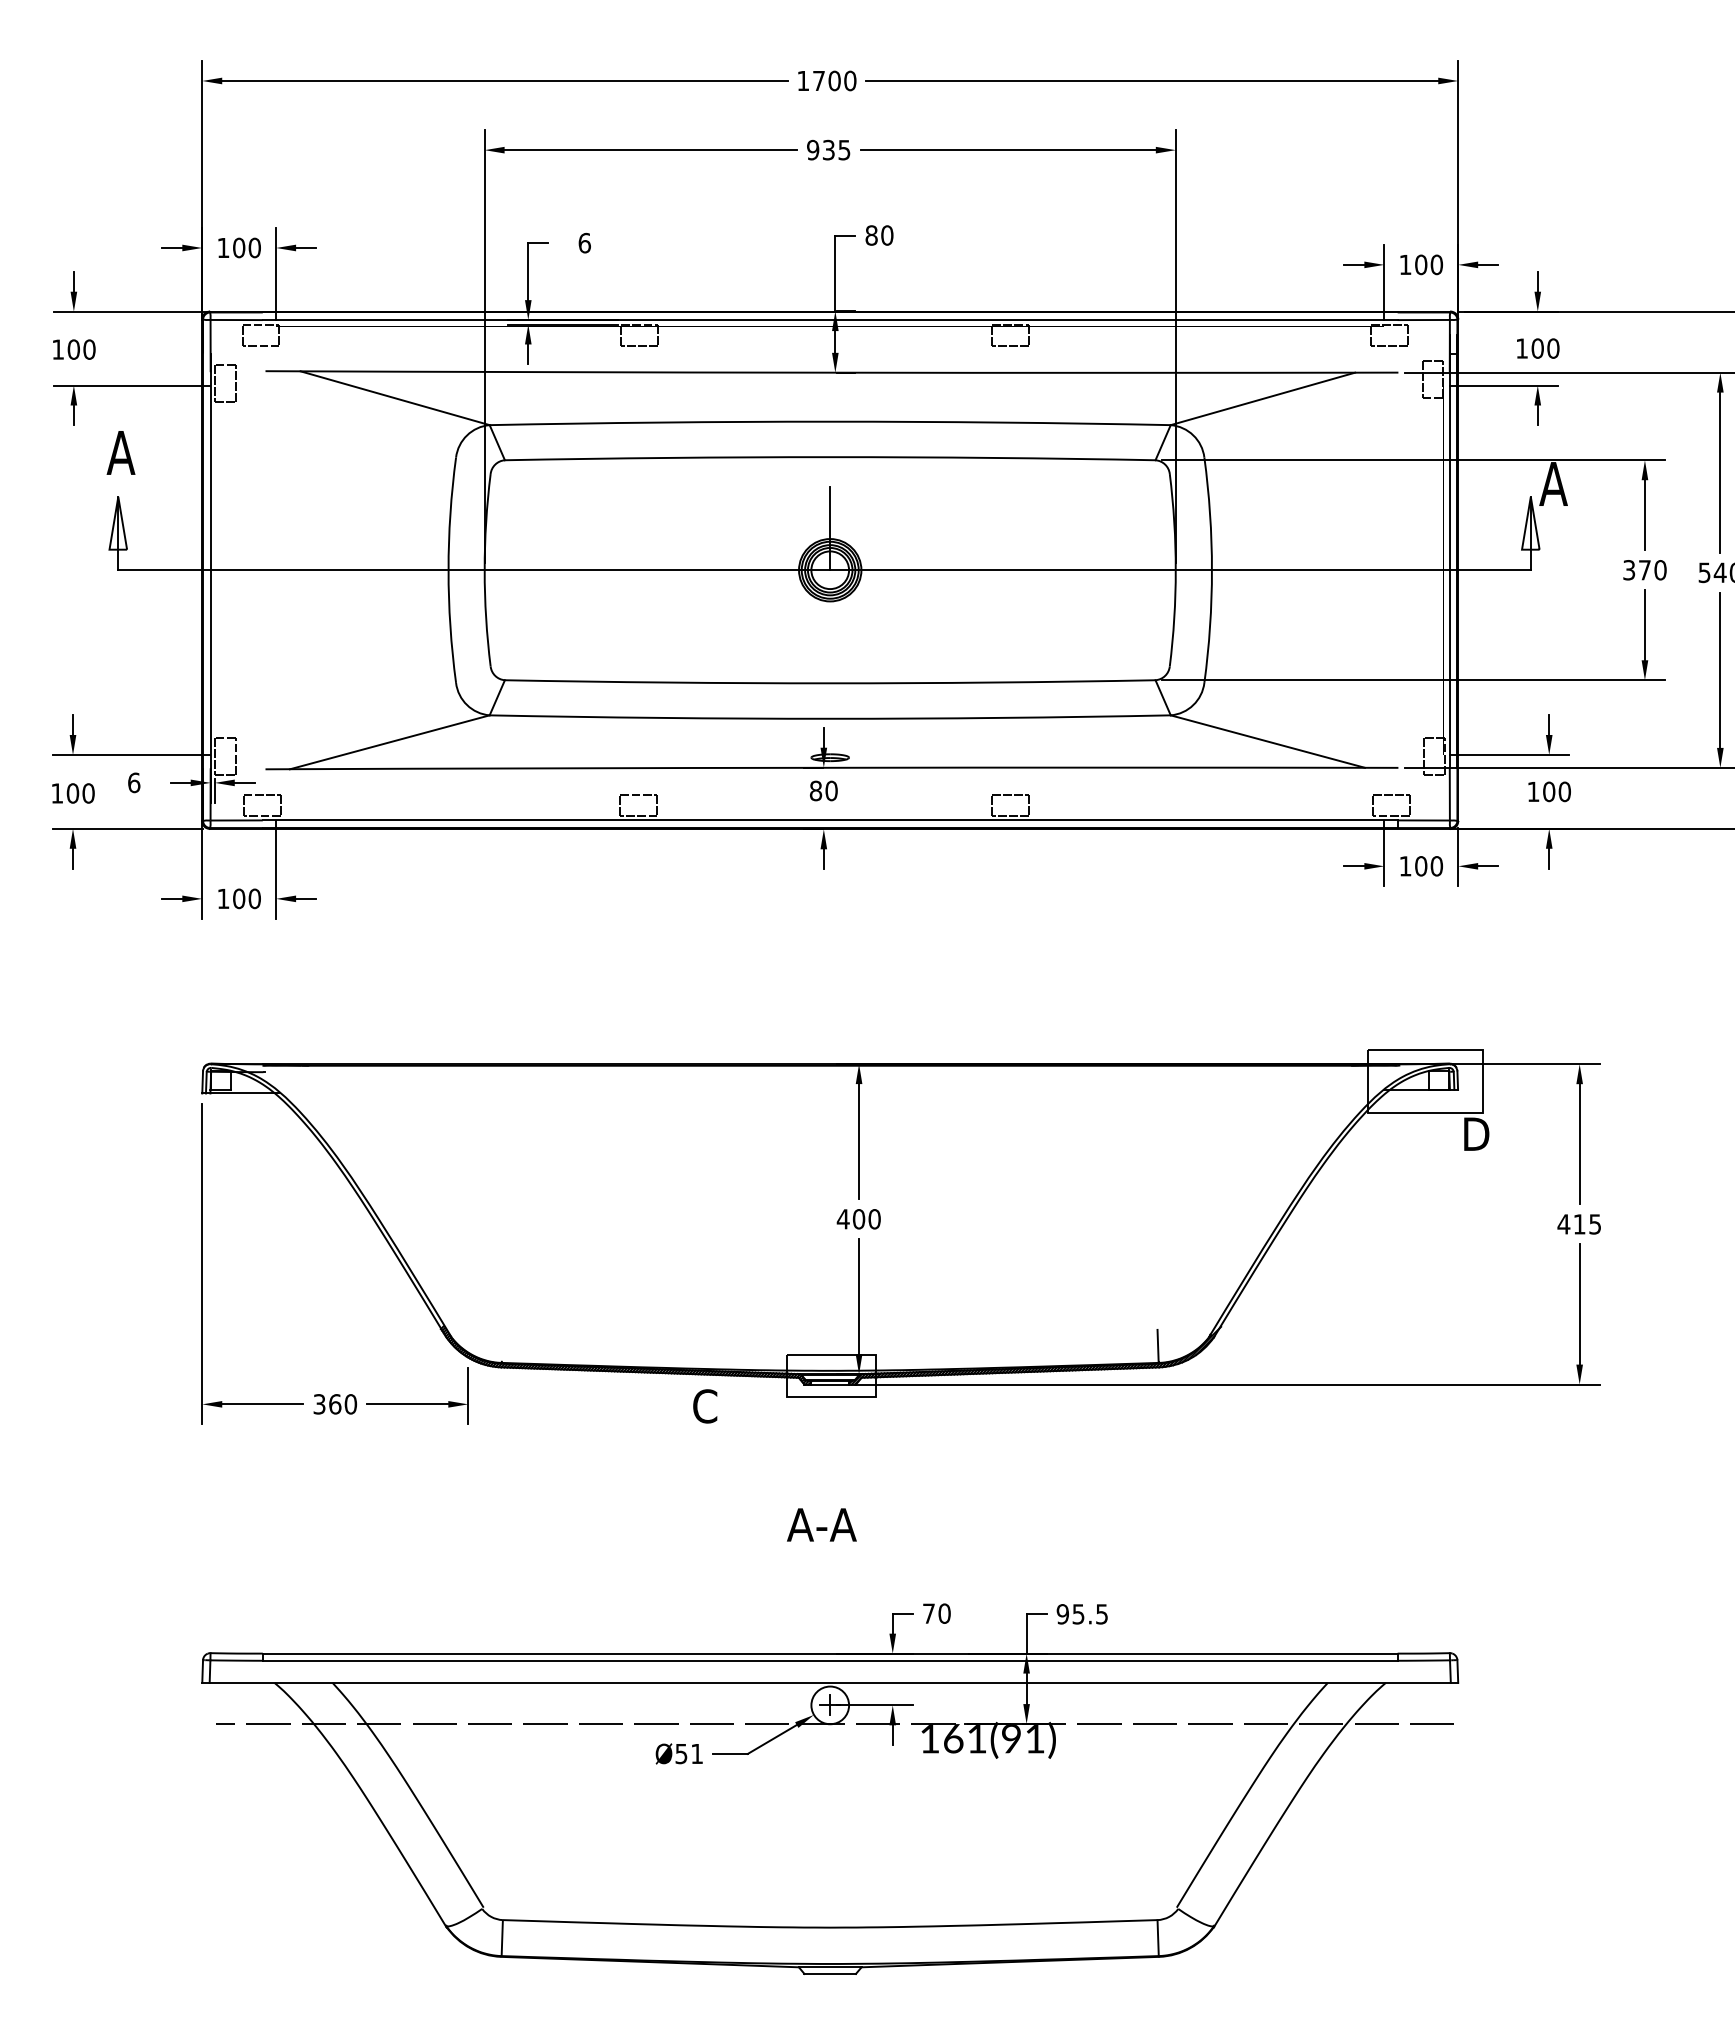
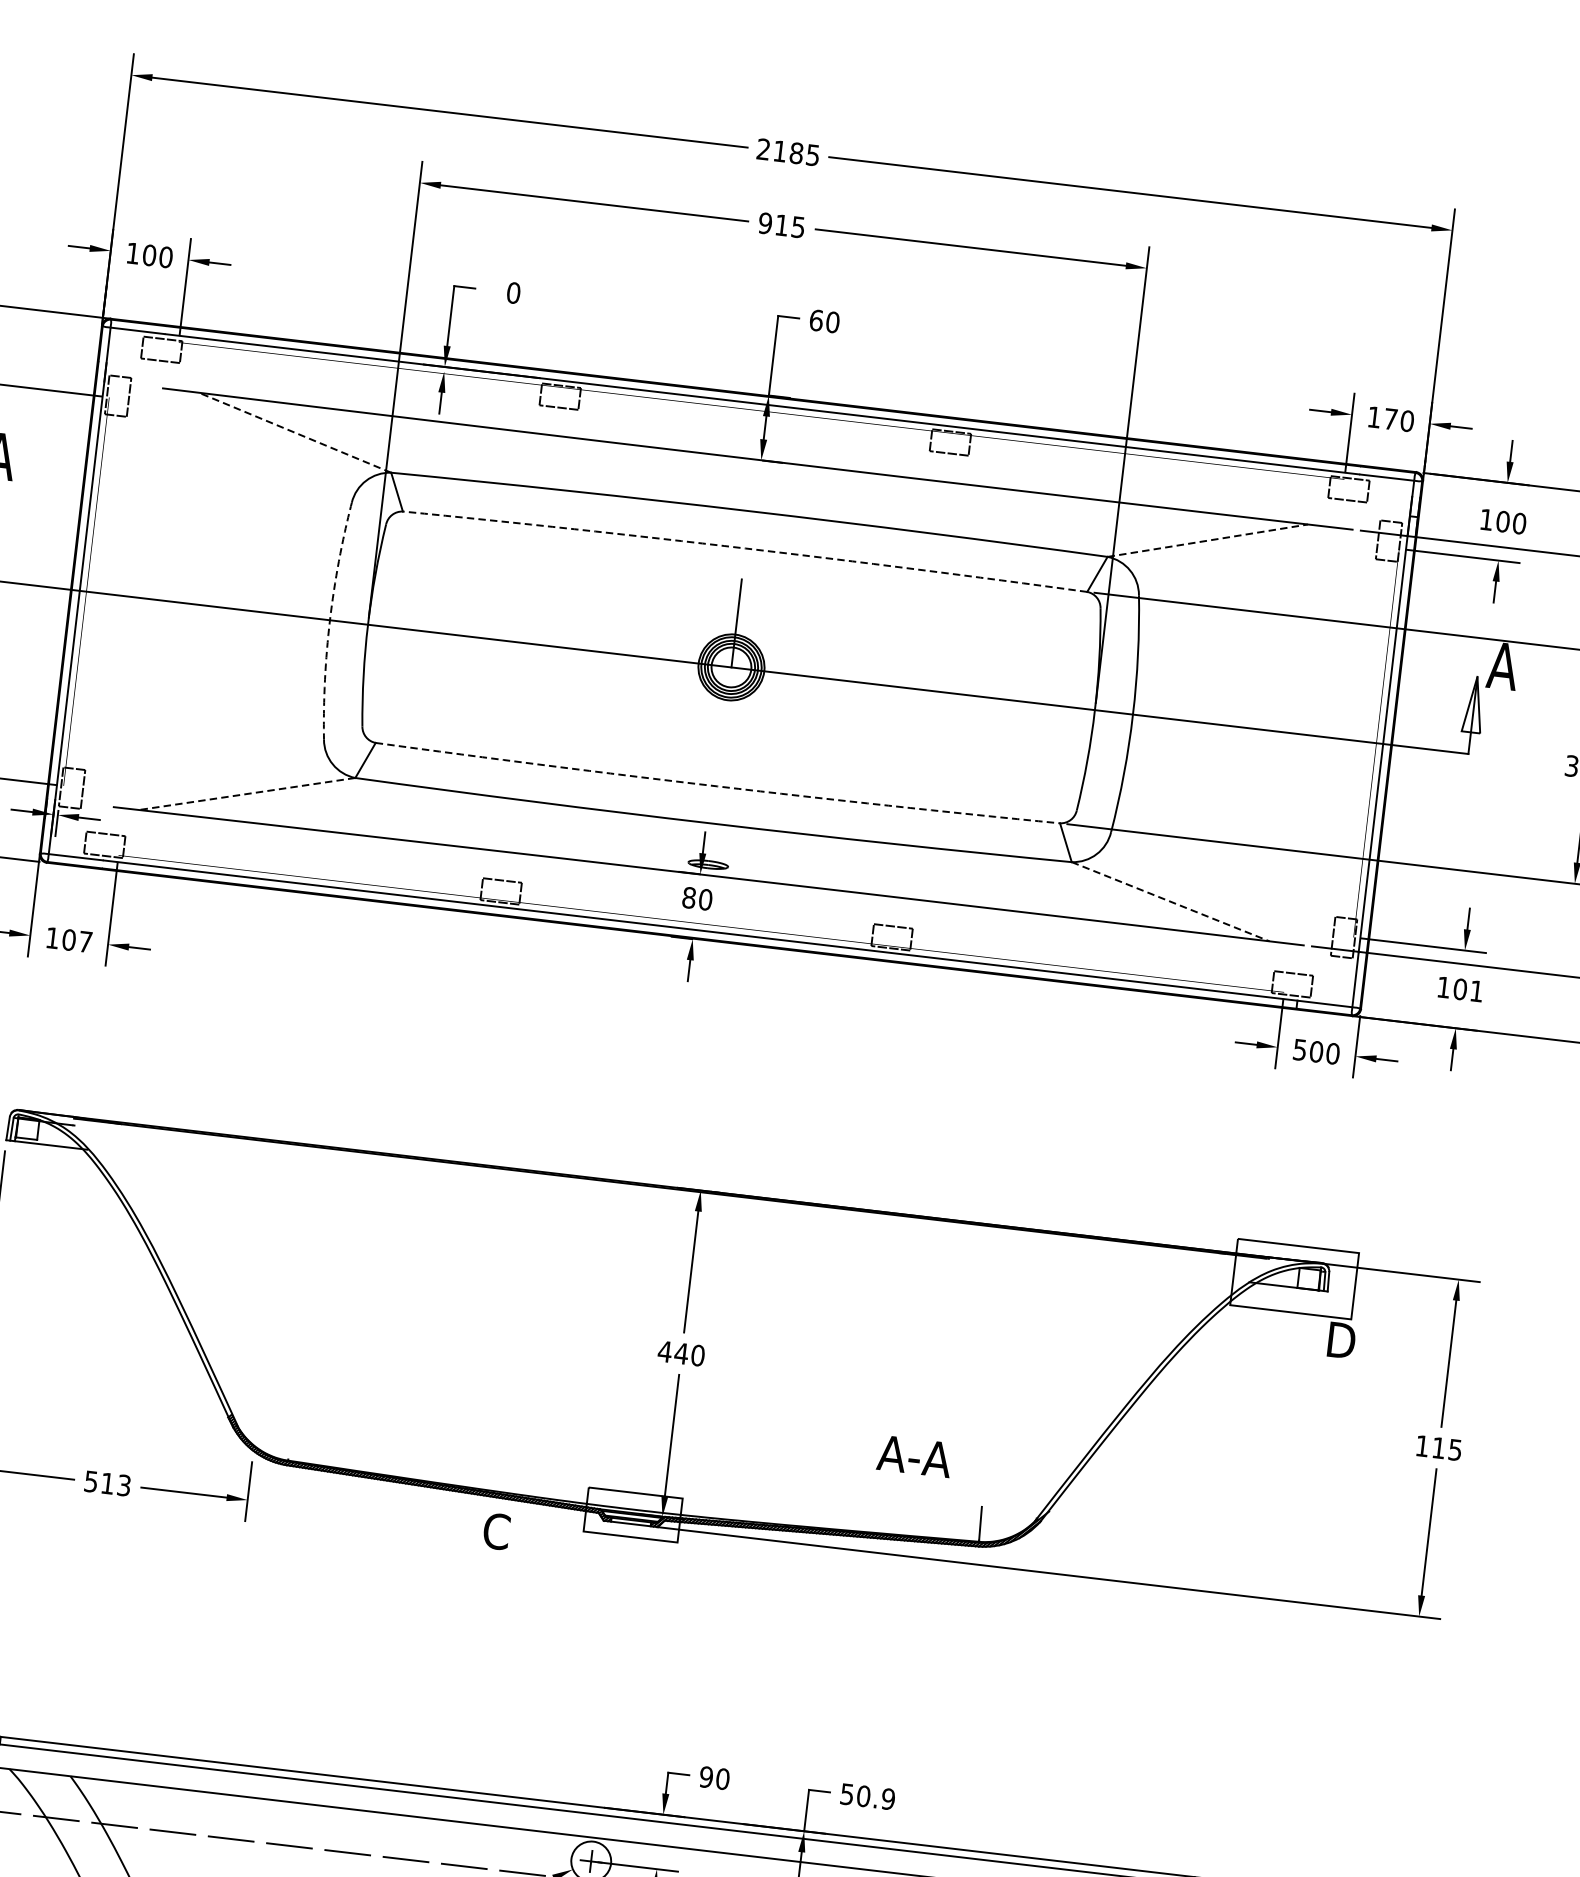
text: (826, 80) -> (788, 151), 1700 -> 2185
text: (828, 149) -> (781, 224), 935 -> 915
text: (871, 235) -> (816, 320), 80 -> 60
text: (584, 242) -> (513, 292), 6 -> 0
text: (1421, 264) -> (1391, 418), 100 -> 170
line: (563, 324) -> (481, 375), removed
line: (394, 398) -> (294, 432), solid -> dashed
line: (1262, 398) -> (1207, 540), solid -> dashed
arc: (830, 457) -> (745, 548), solid -> dashed
arc: (448, 570) -> (329, 620), solid -> dashed
arc: (830, 683) -> (717, 786), solid -> dashed
line: (1267, 741) -> (1170, 901), solid -> dashed
line: (389, 742) -> (246, 794), solid -> dashed
text: (1564, 791) -> (1476, 990), 100 -> 101
text: (1405, 866) -> (1299, 1050), 100 -> 500
text: (254, 898) -> (85, 941), 100 -> 107
text: (858, 1219) -> (680, 1353), 400 -> 440
text: (1563, 1224) -> (1421, 1446), 415 -> 115
text: (335, 1404) -> (108, 1483), 360 -> 513
text: (821, 1524) -> (914, 1455), moved
text: (928, 1613) -> (705, 1776), 70 -> 90
text: (1082, 1614) -> (867, 1797), 95.5 -> 50.9

